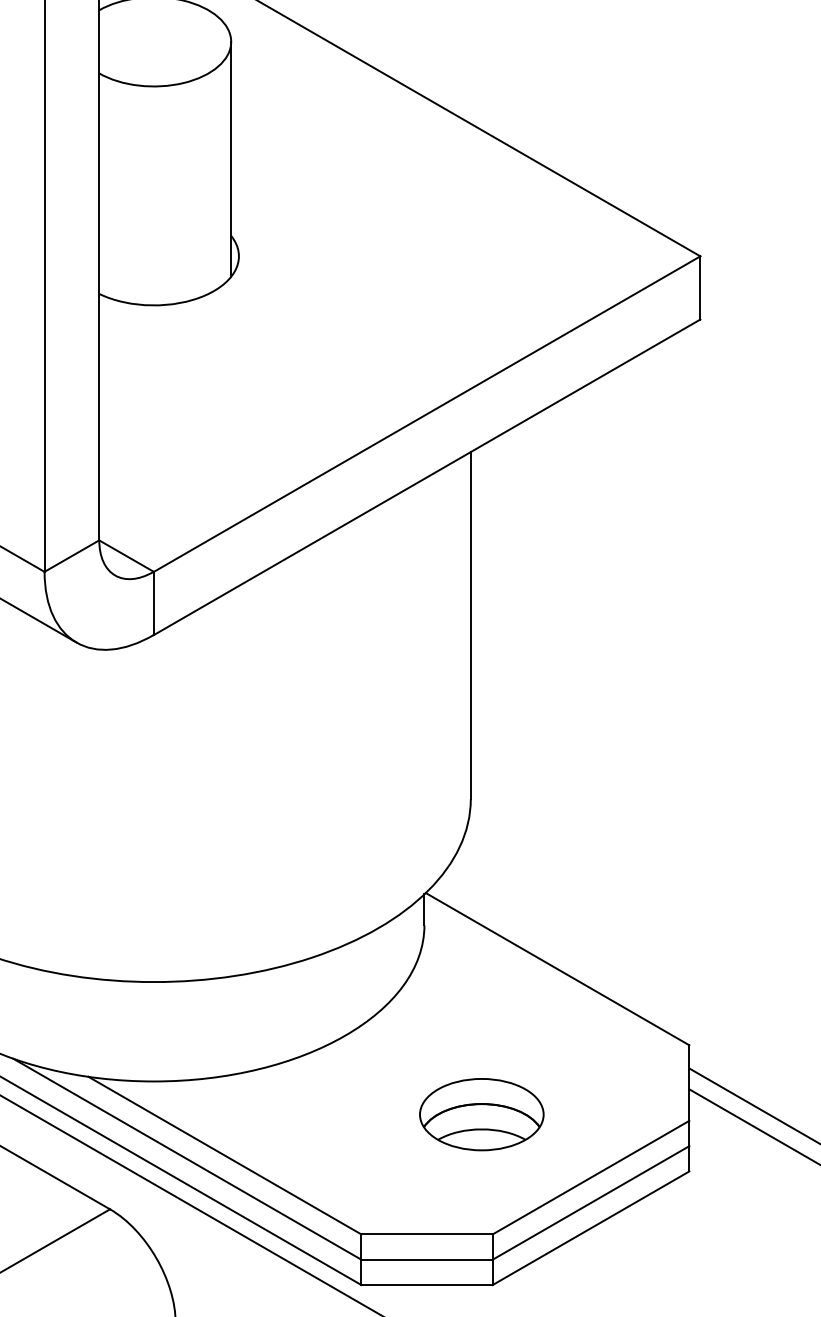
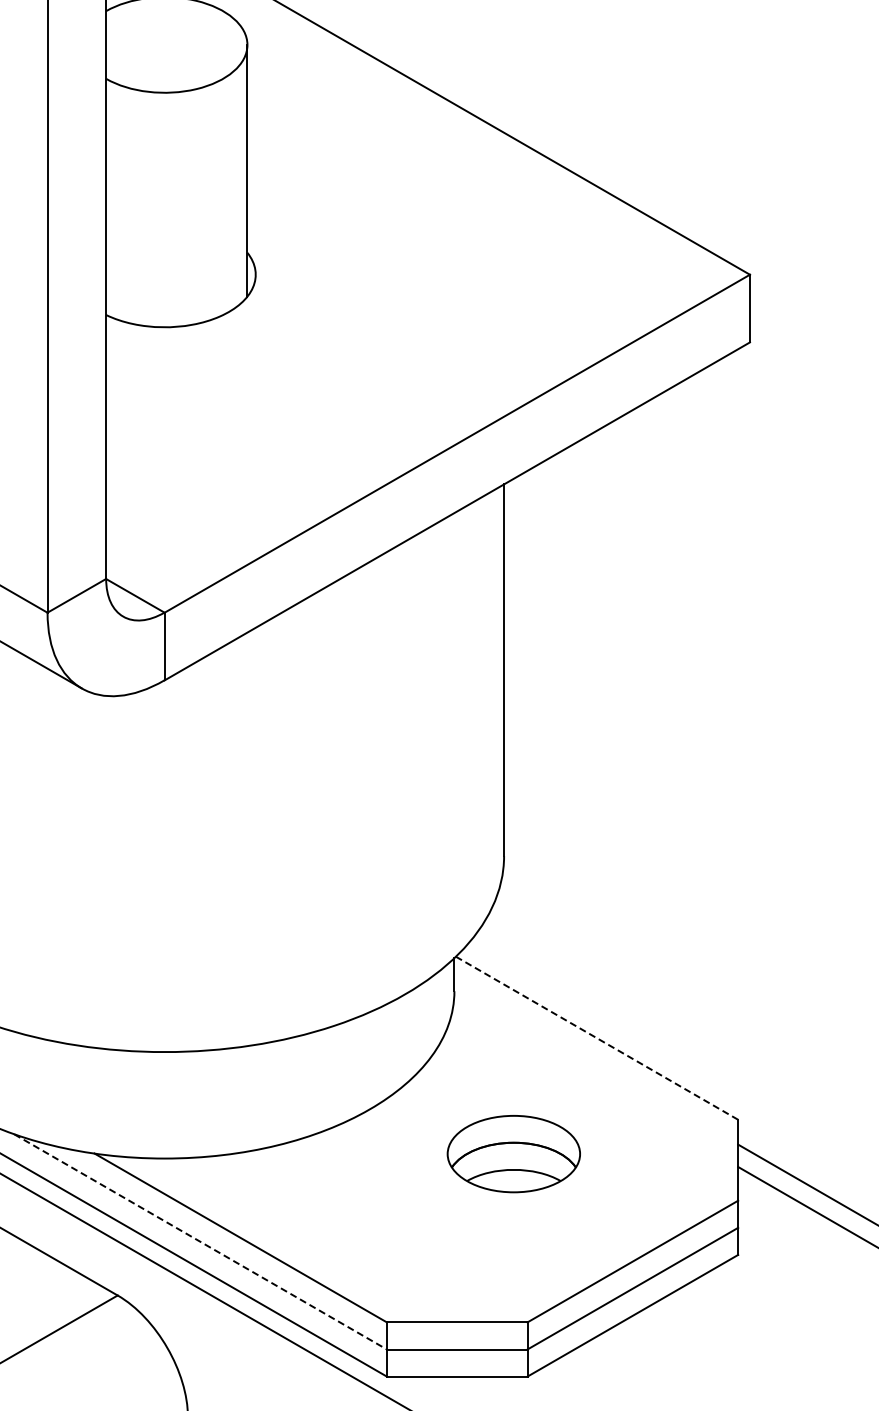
line: (558, 969) -> (597, 1038), solid -> dashed
part: (481, 1115) -> (513, 1154), moved
line: (188, 1159) -> (201, 1242), solid -> dashed

